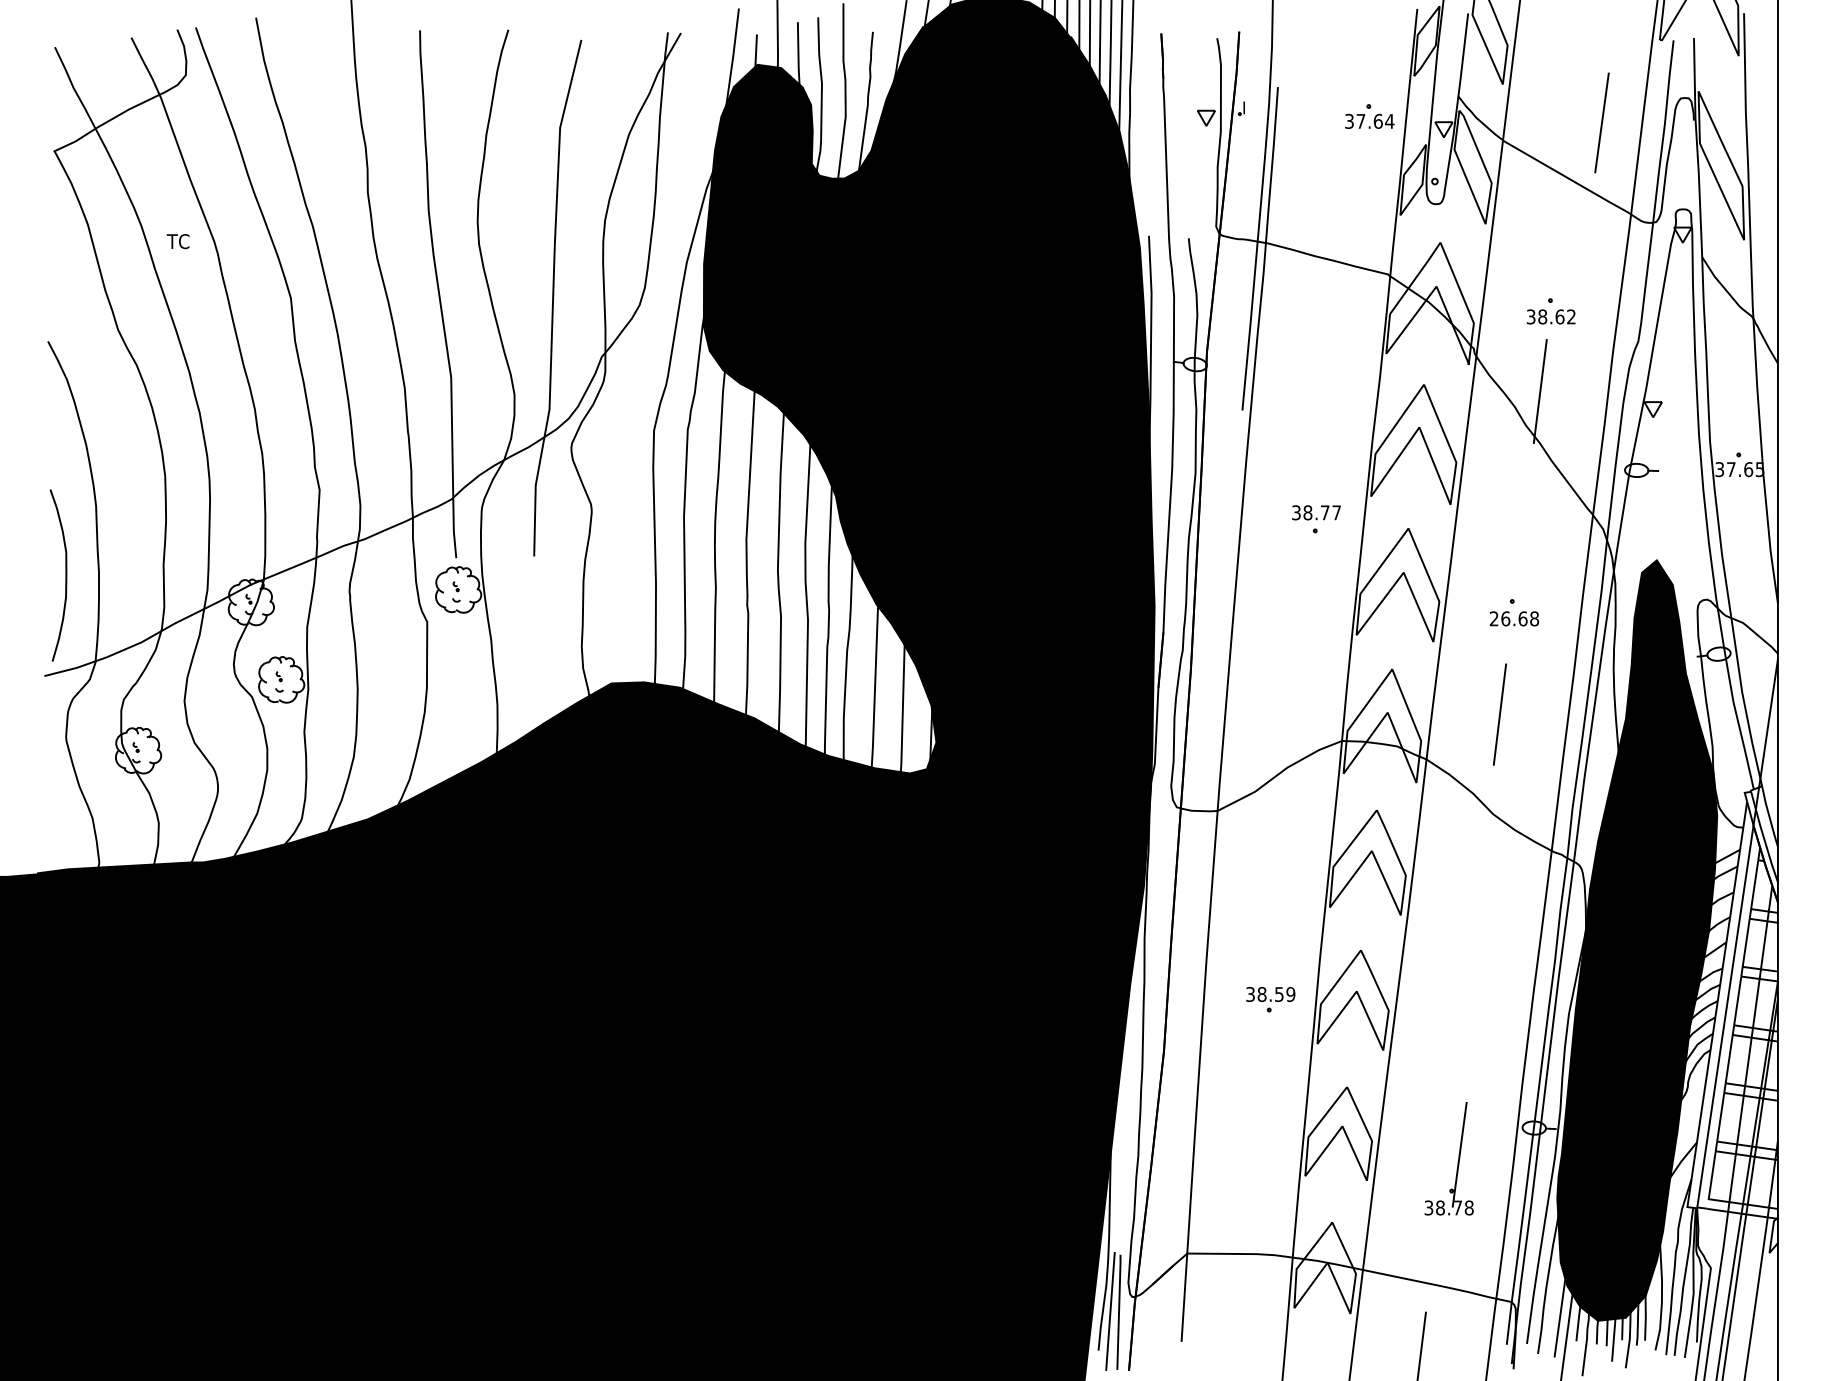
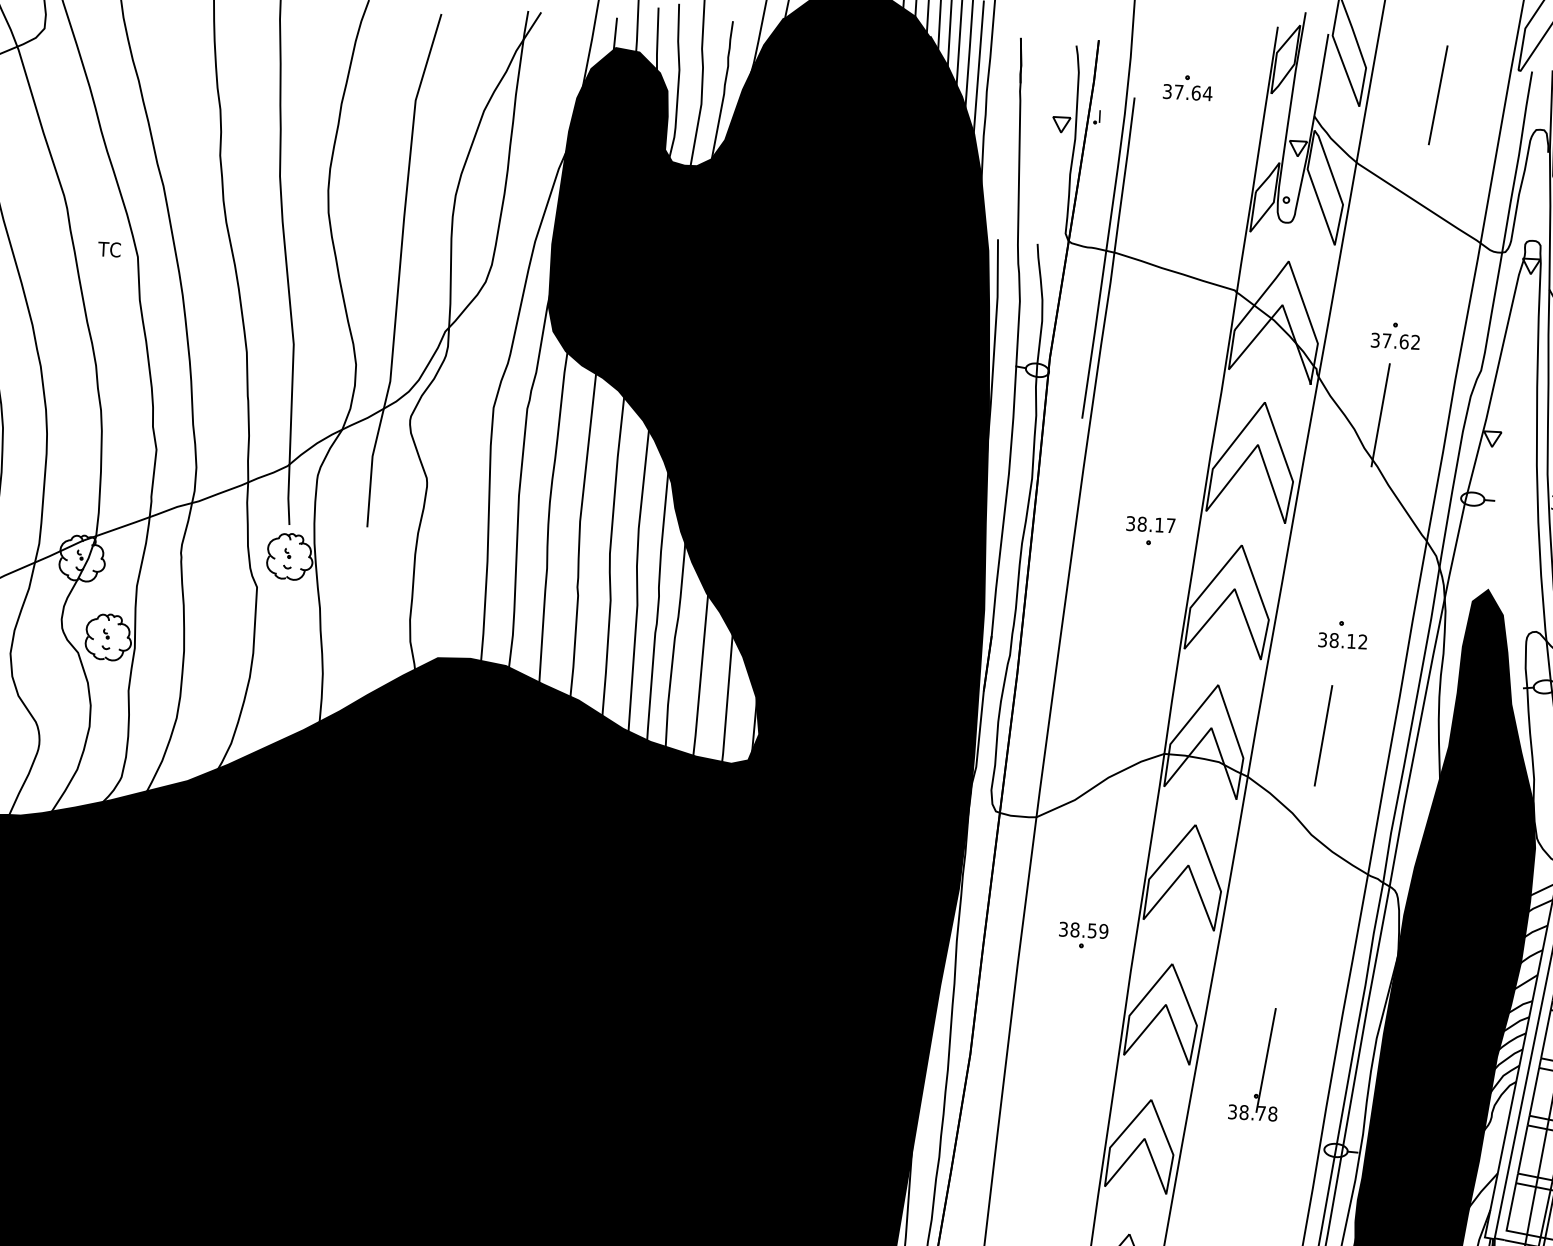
part: (1369, 116) -> (1187, 87), moved
line: (1601, 122) -> (1437, 94), moved
text: (177, 241) -> (108, 249), moved
text: (1542, 316) -> (1386, 340), 38.62 -> 37.62
text: (1325, 512) -> (1159, 524), 38.77 -> 38.17
text: (1514, 618) -> (1343, 640), 26.68 -> 38.12
part: (1270, 999) -> (1083, 935), moved
part: (1457, 1161) -> (1263, 1067), moved

